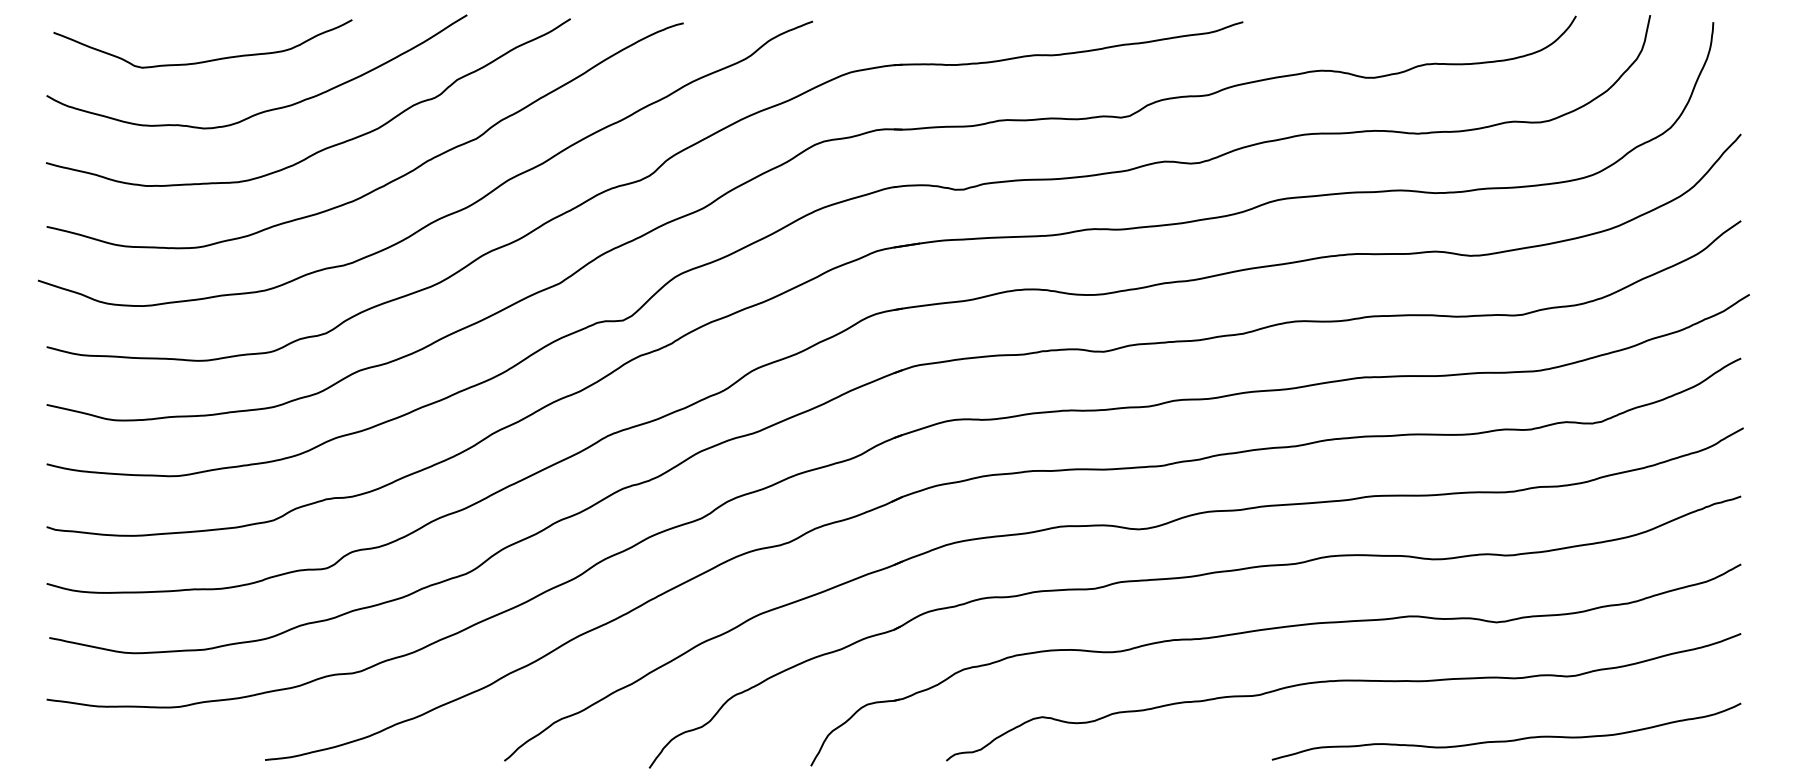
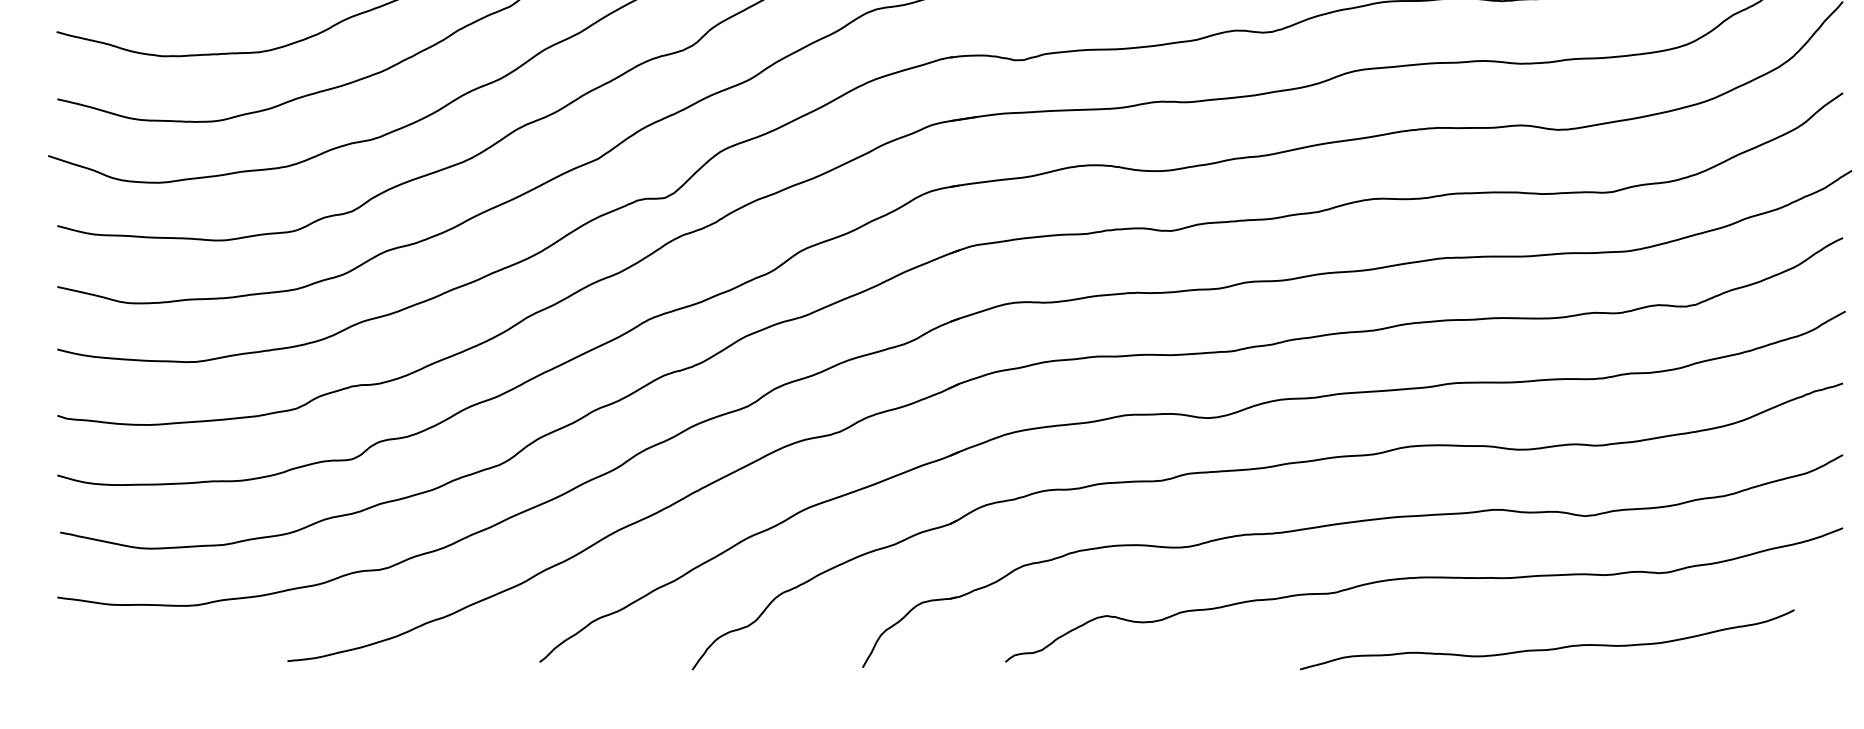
curve: (1506, 740) -> (1547, 649), moved

